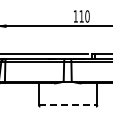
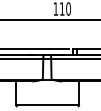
line: (68, 105) -> (48, 105), dashed -> solid

